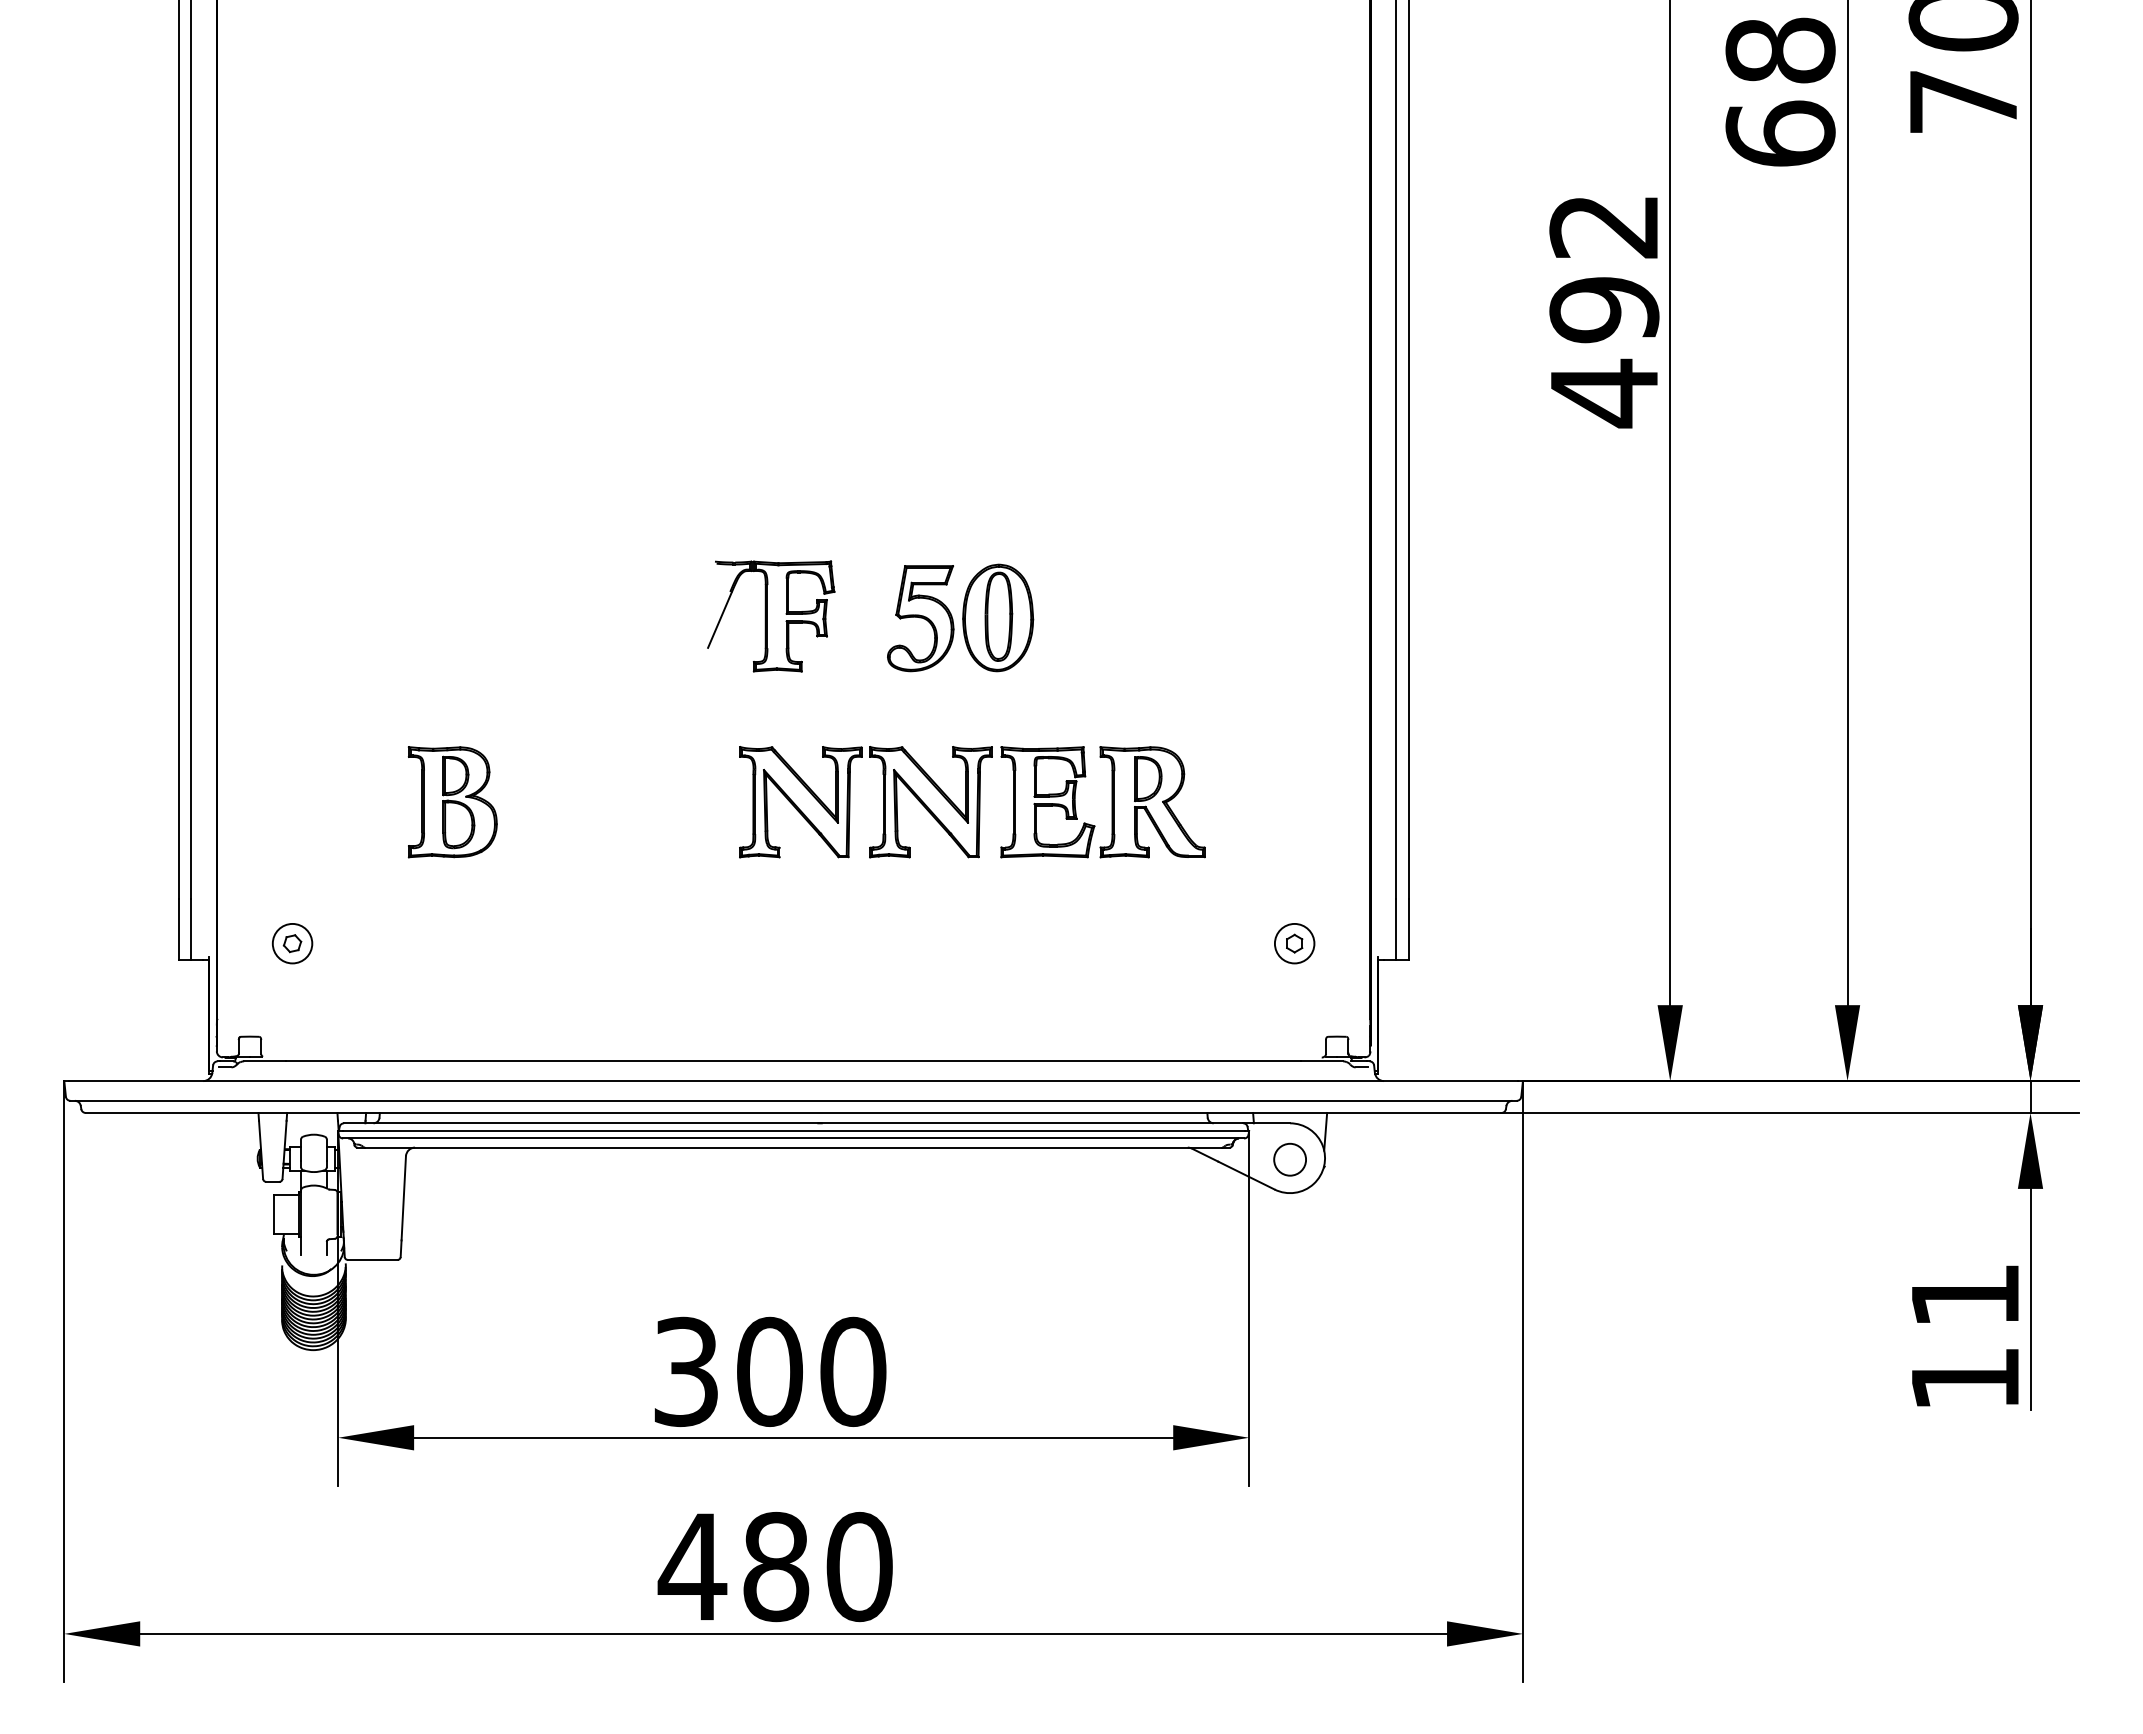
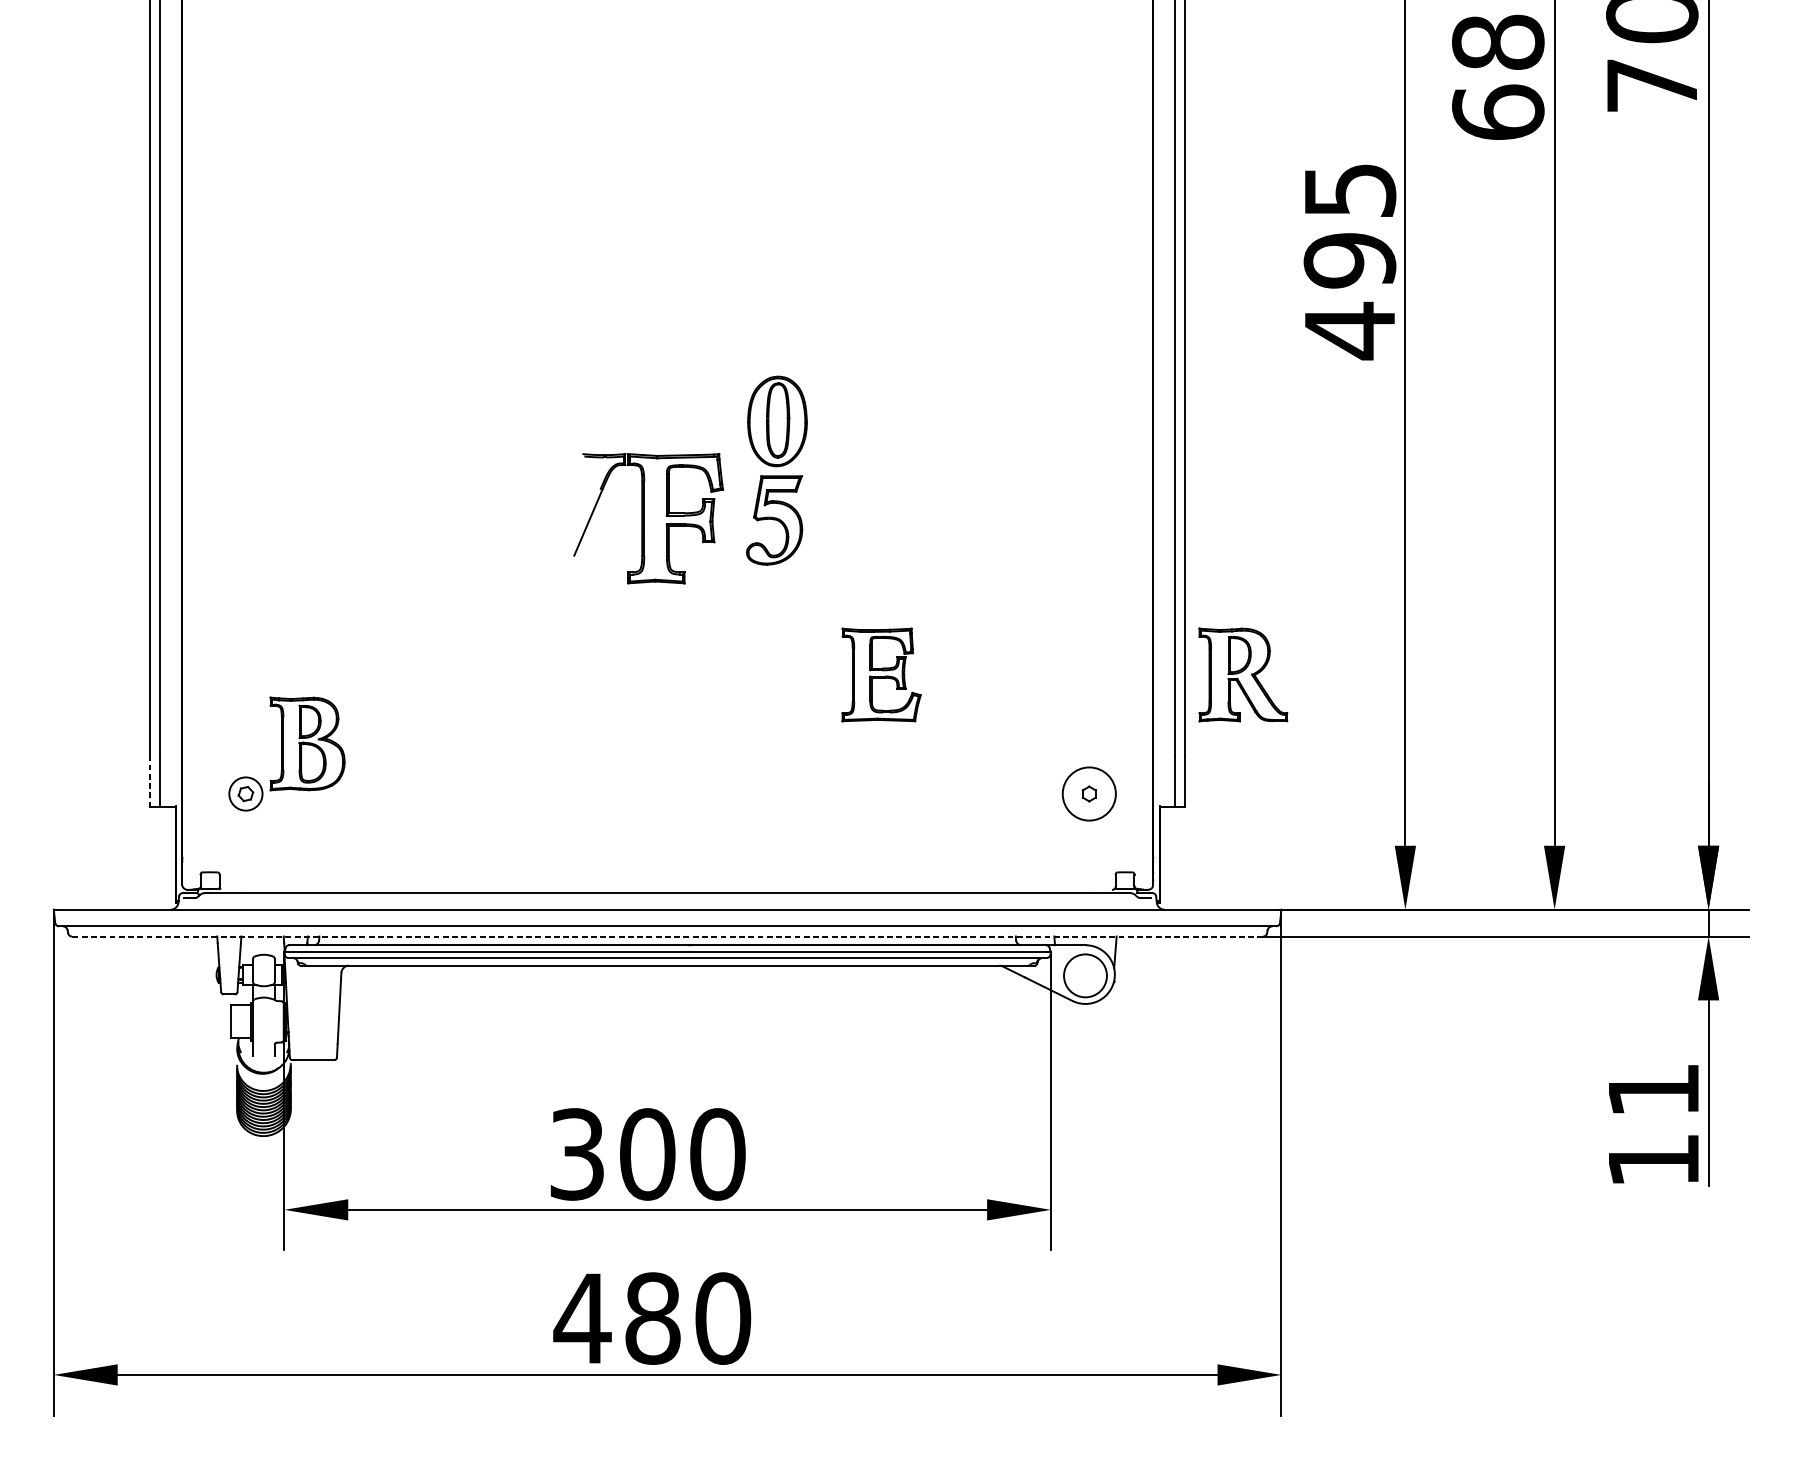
text: (1604, 227) -> (1350, 191), 492 -> 495
part: (771, 616) -> (649, 518), size x1.4
part: (998, 617) -> (777, 421), moved
part: (452, 802) -> (307, 744), moved
part: (850, 802) -> (715, 675), removed
part: (1152, 802) -> (1243, 675), moved
line: (178, 928) -> (149, 781), solid -> dashed
circle: (1294, 943) -> (1089, 793), size x1.6
line: (793, 1112) -> (667, 936), solid -> dashed
circle: (1290, 1159) -> (1085, 975), size x1.6

